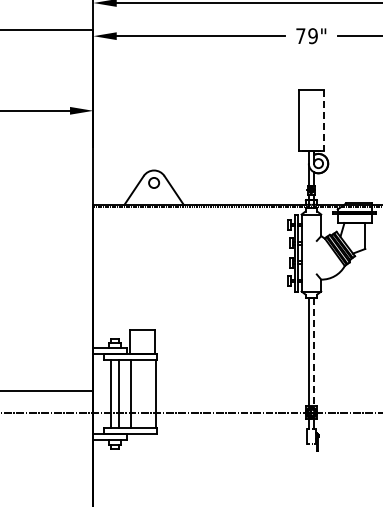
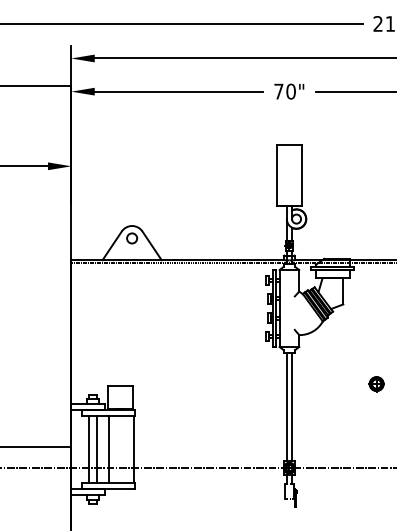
text: (312, 36) -> (290, 91), 79" -> 70"
line: (323, 121) -> (301, 176), dashed -> solid
line: (313, 352) -> (291, 407), dashed -> solid

